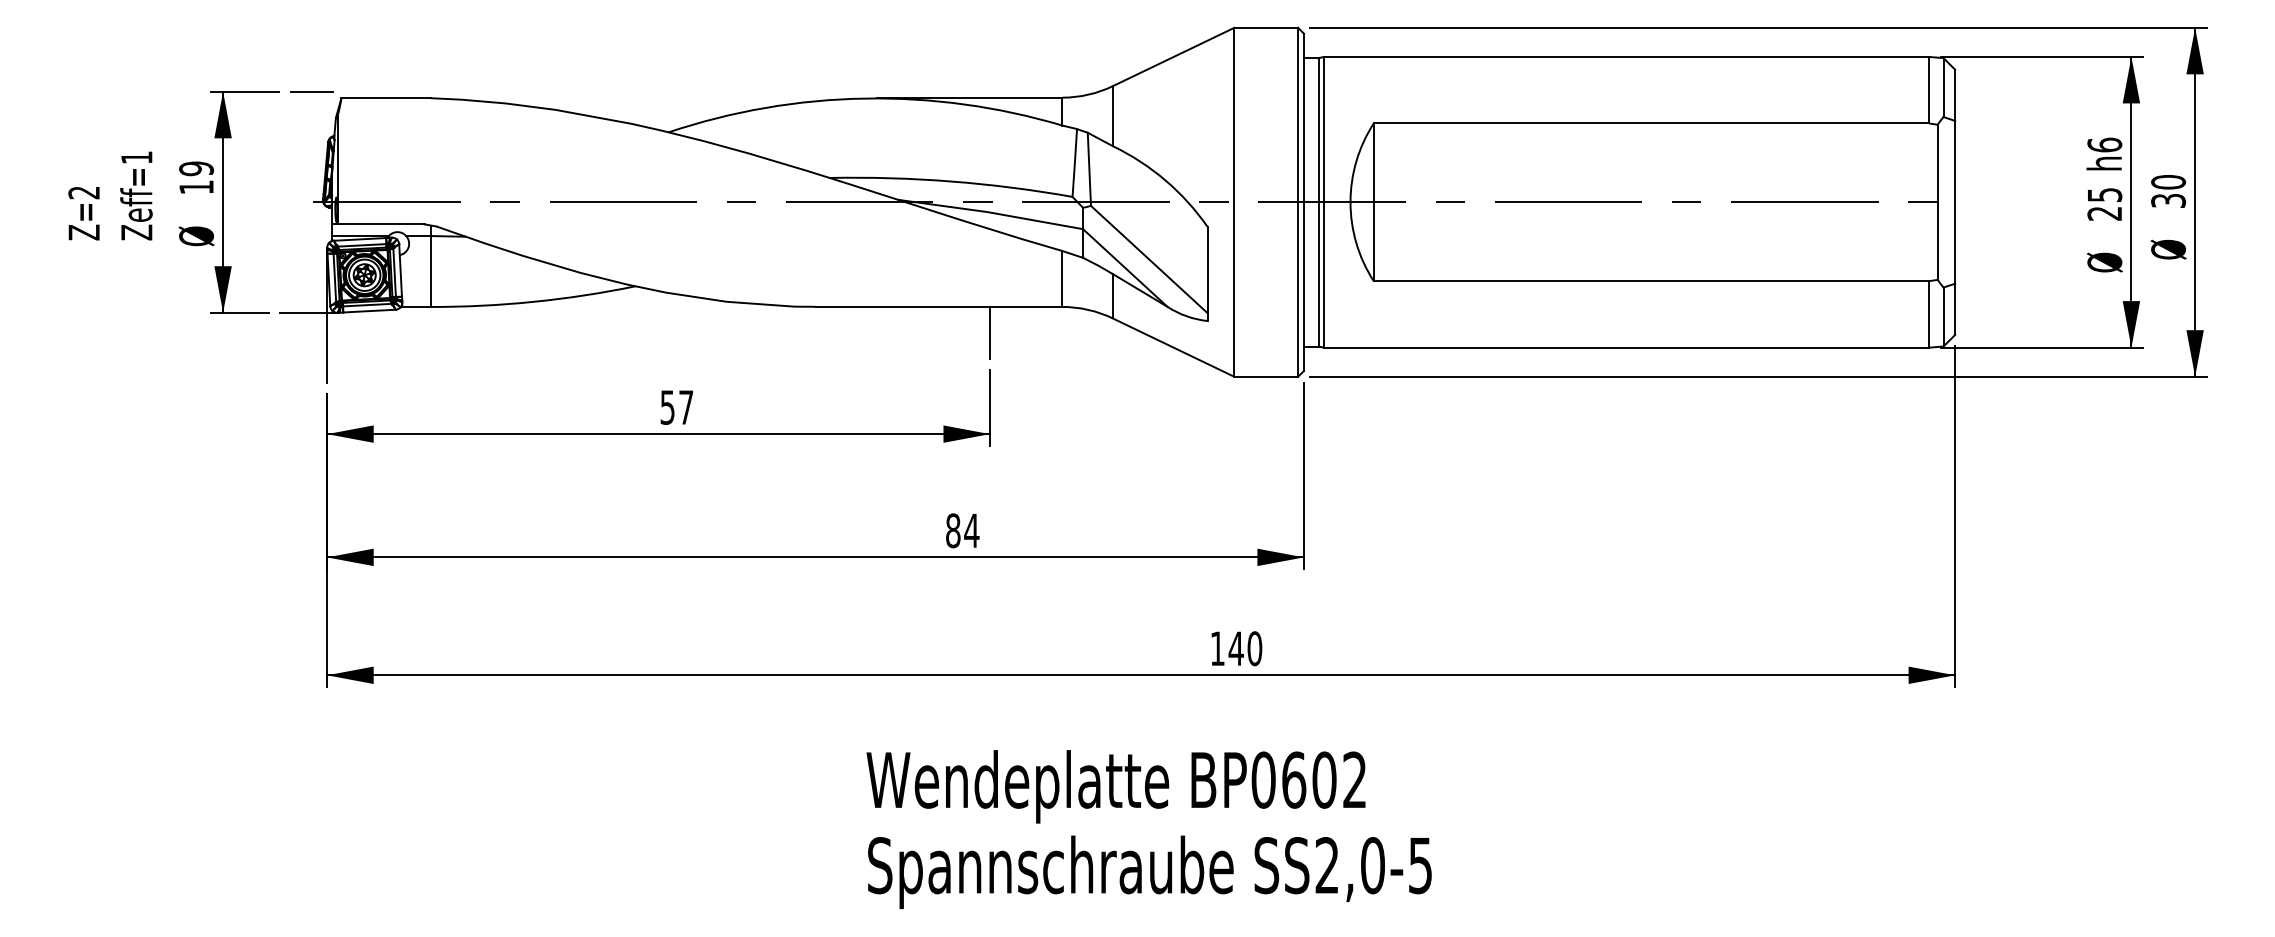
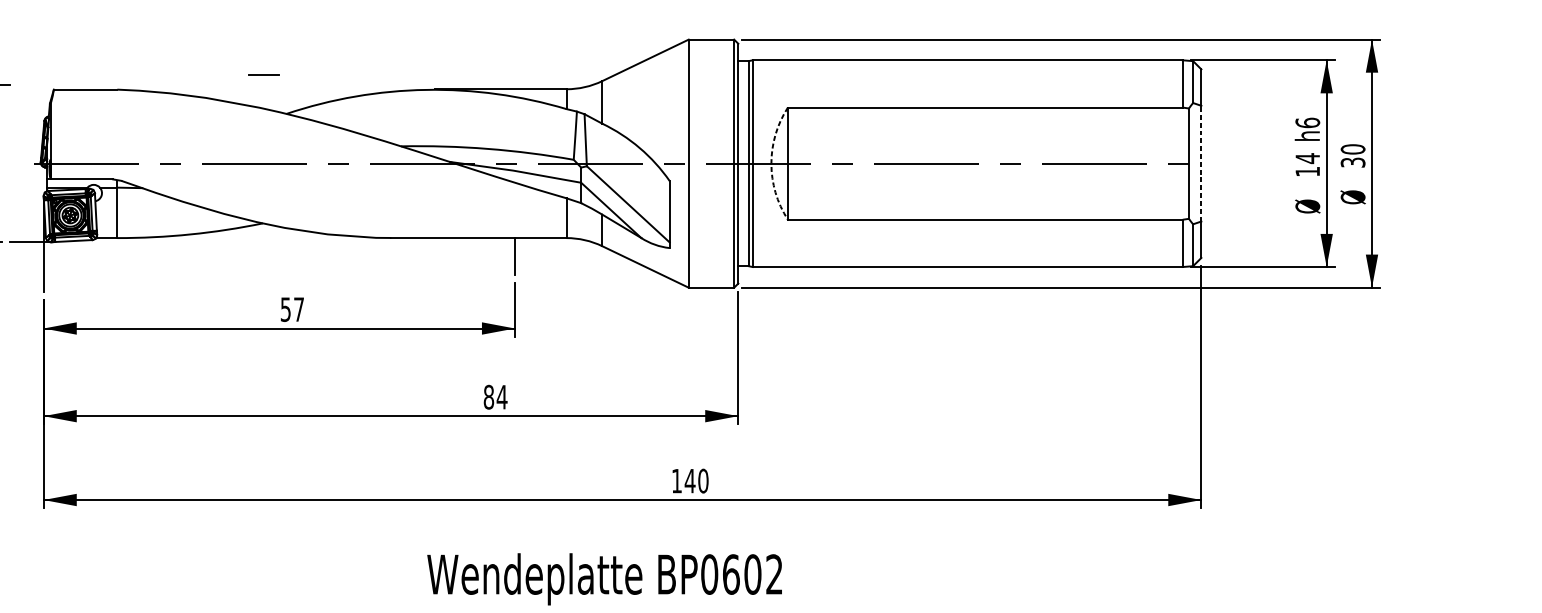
line: (311, 91) -> (263, 74), moved
line: (1955, 201) -> (1201, 163), solid -> dashed
arc: (1350, 202) -> (771, 163), solid -> dashed
text: (2104, 203) -> (1307, 164), 25 -> 14

